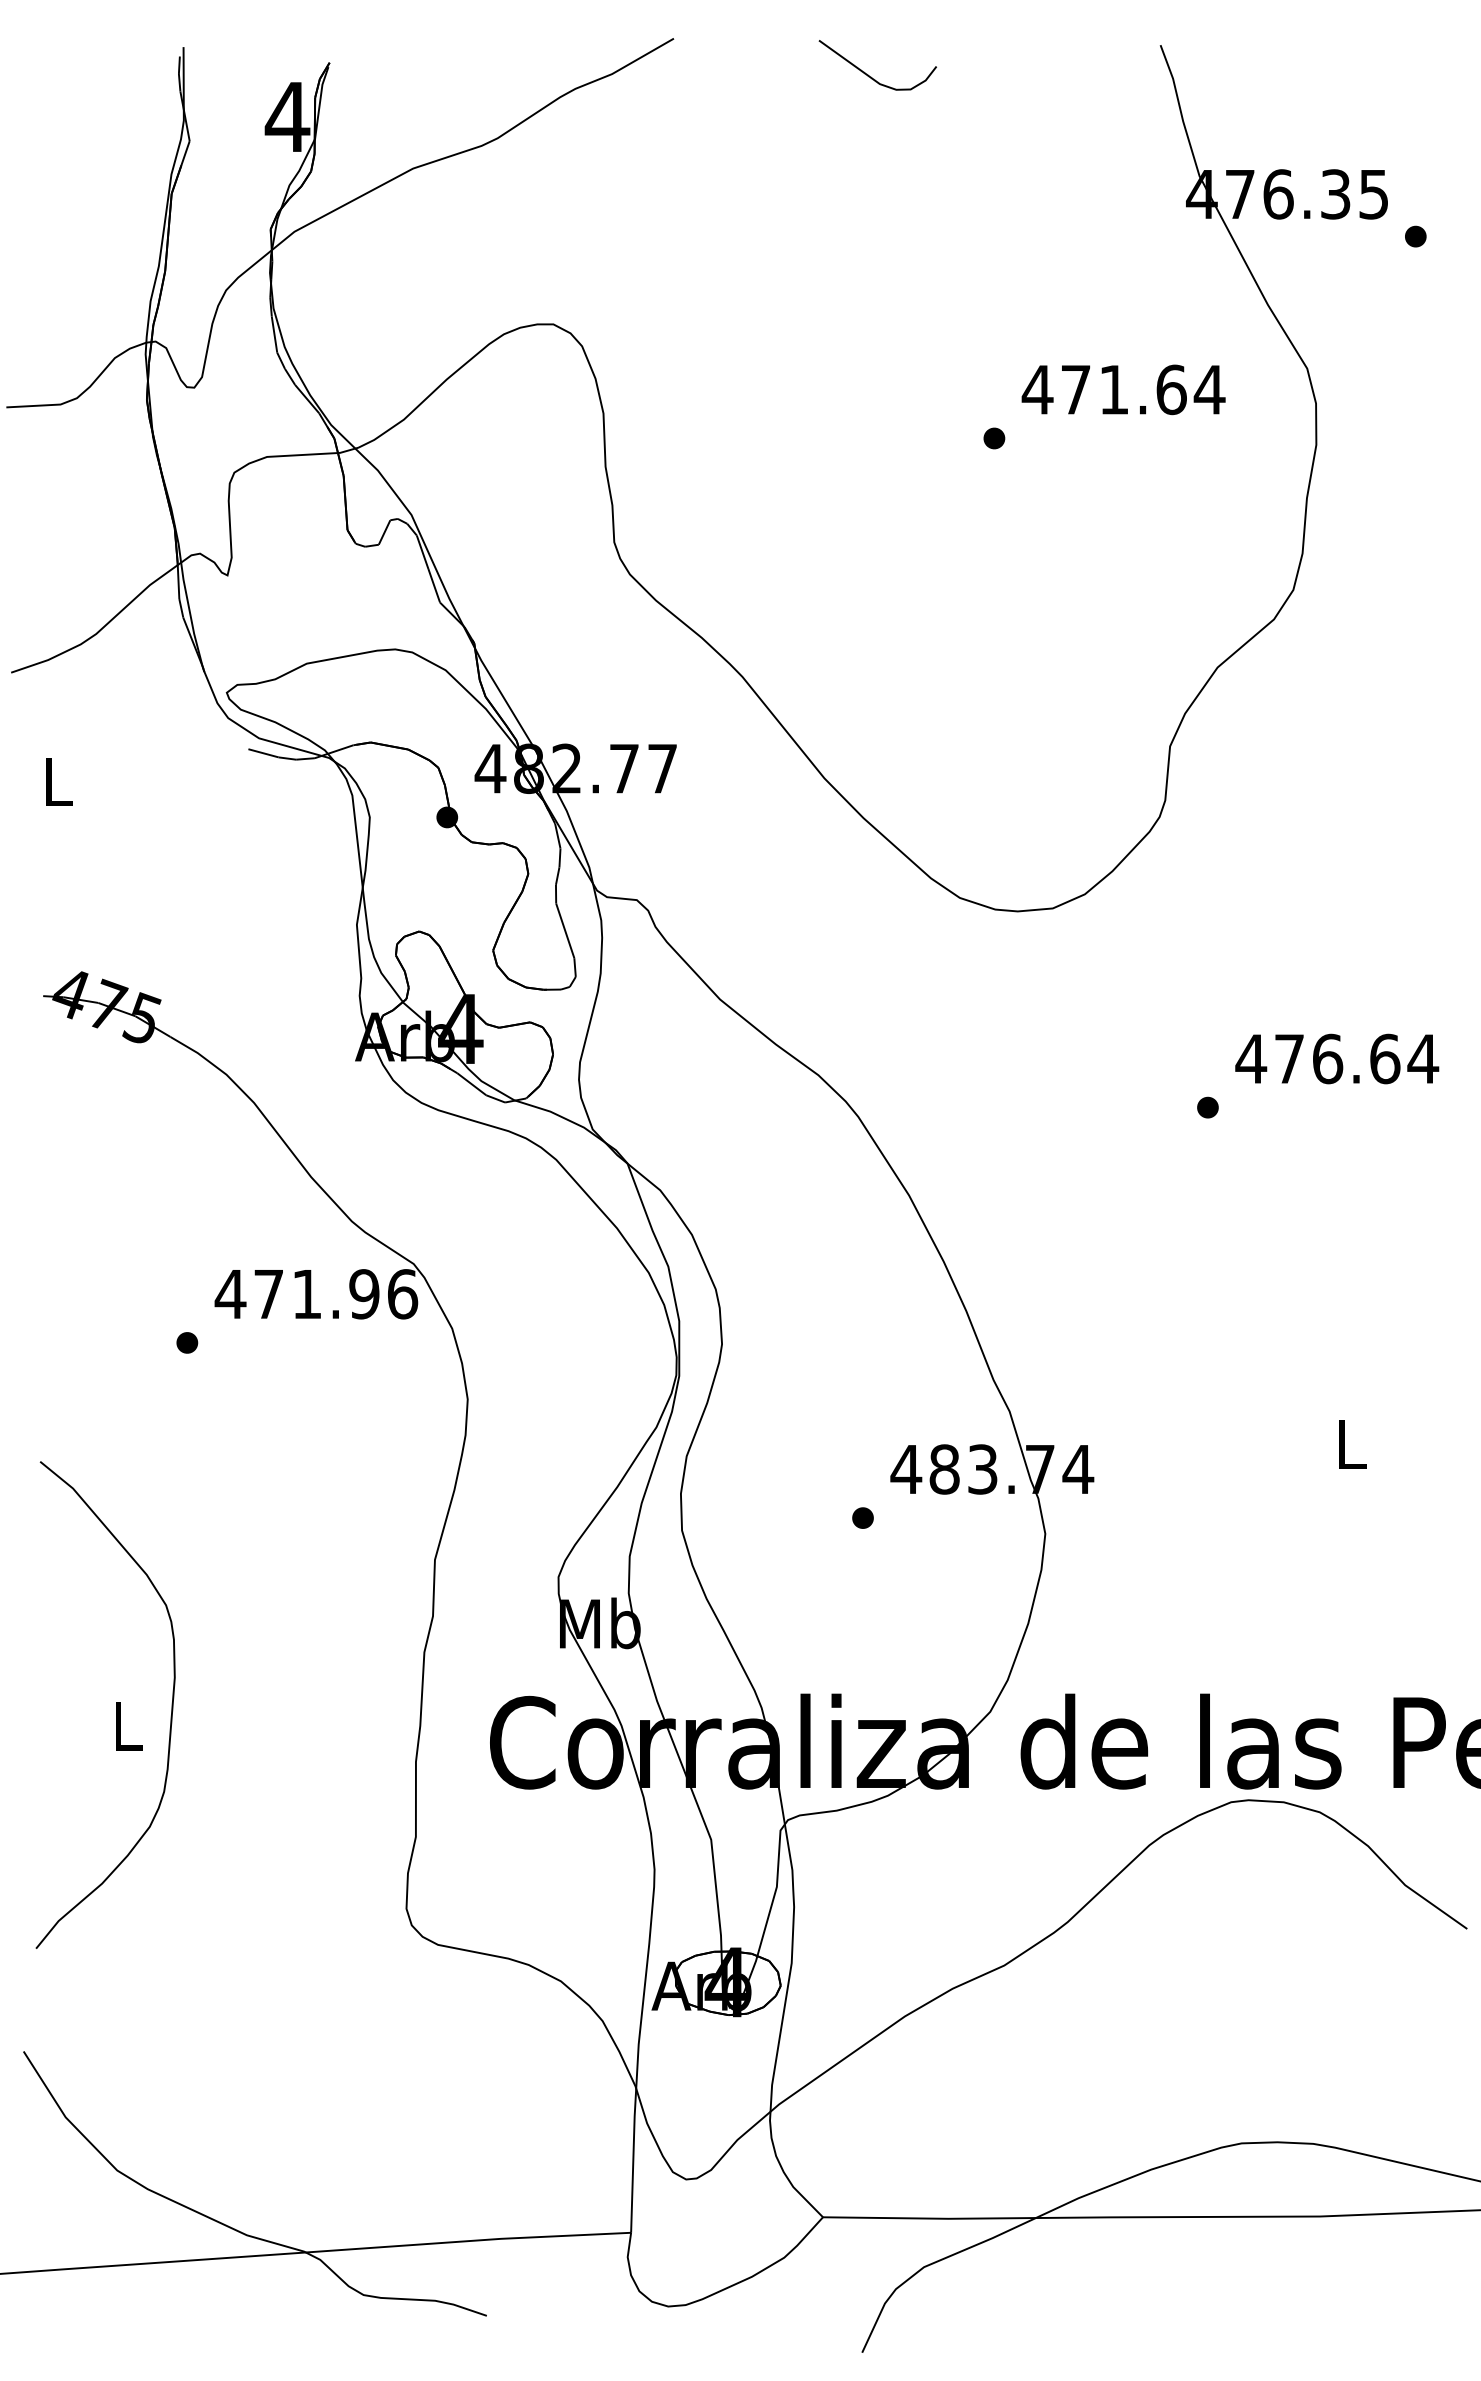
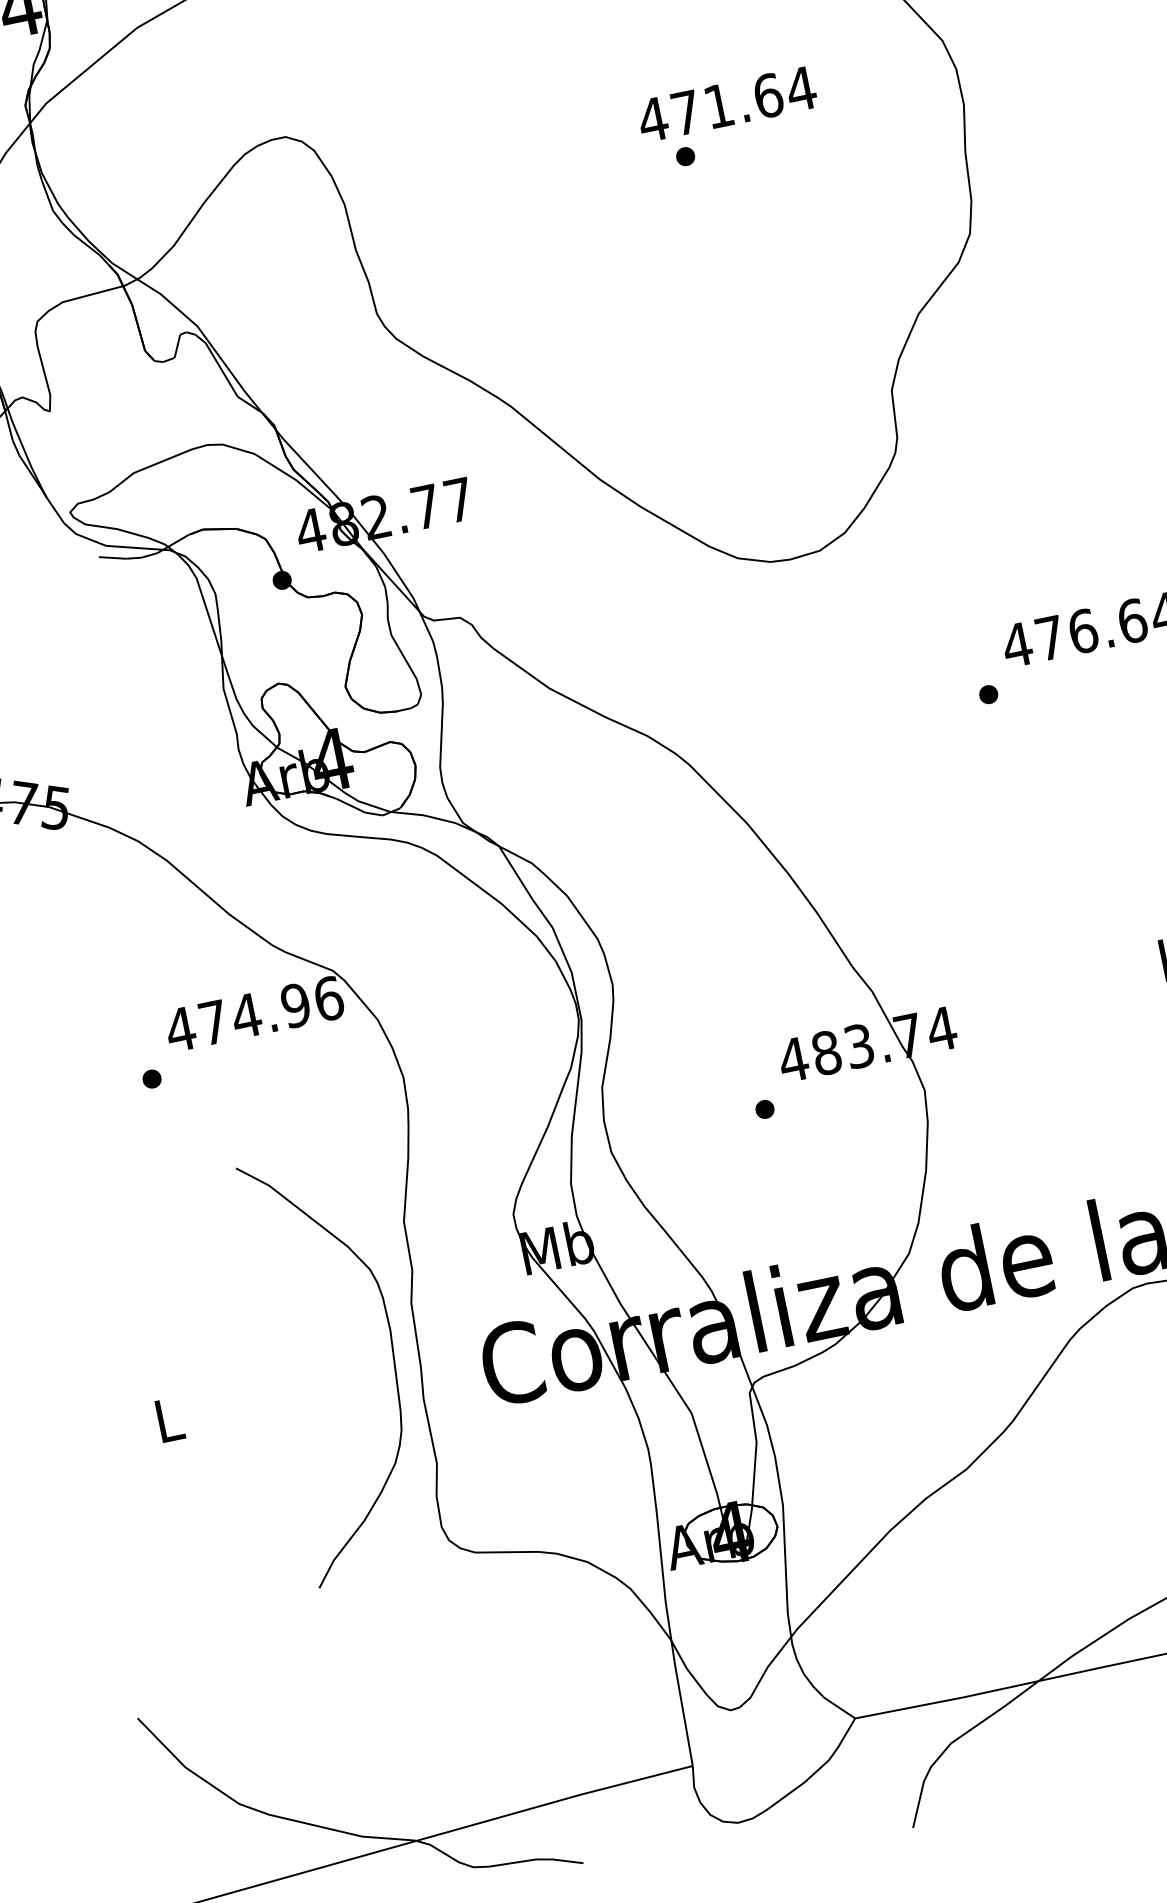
text: (1123, 389) -> (726, 104), moved
text: (306, 1294) -> (246, 1016), 471.96 -> 474.96
curve: (171, 1704) -> (392, 1353), moved

